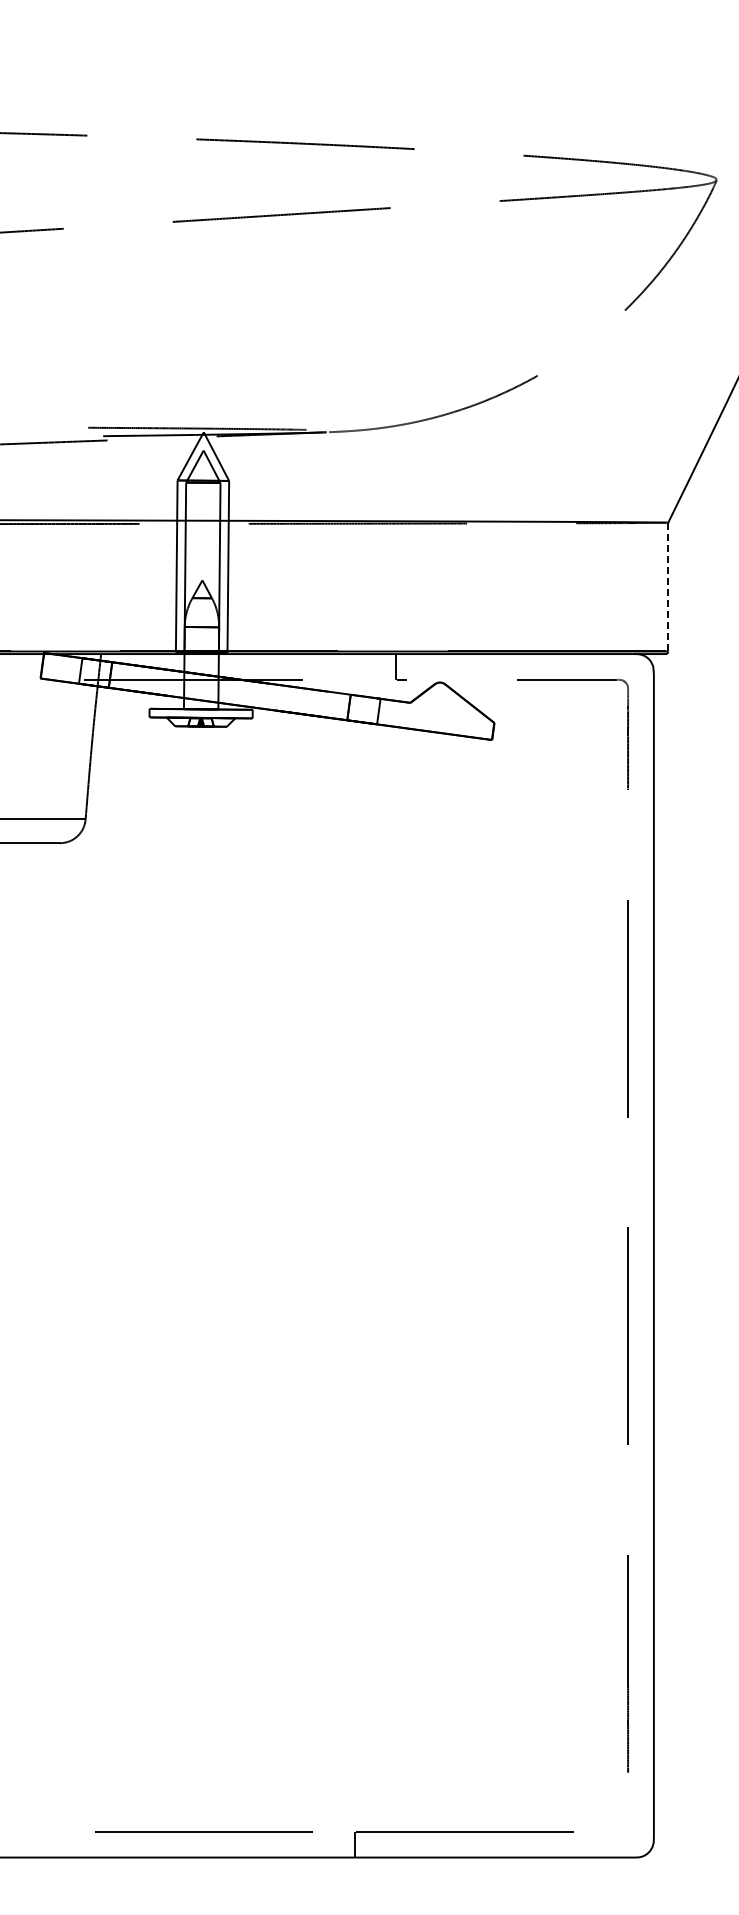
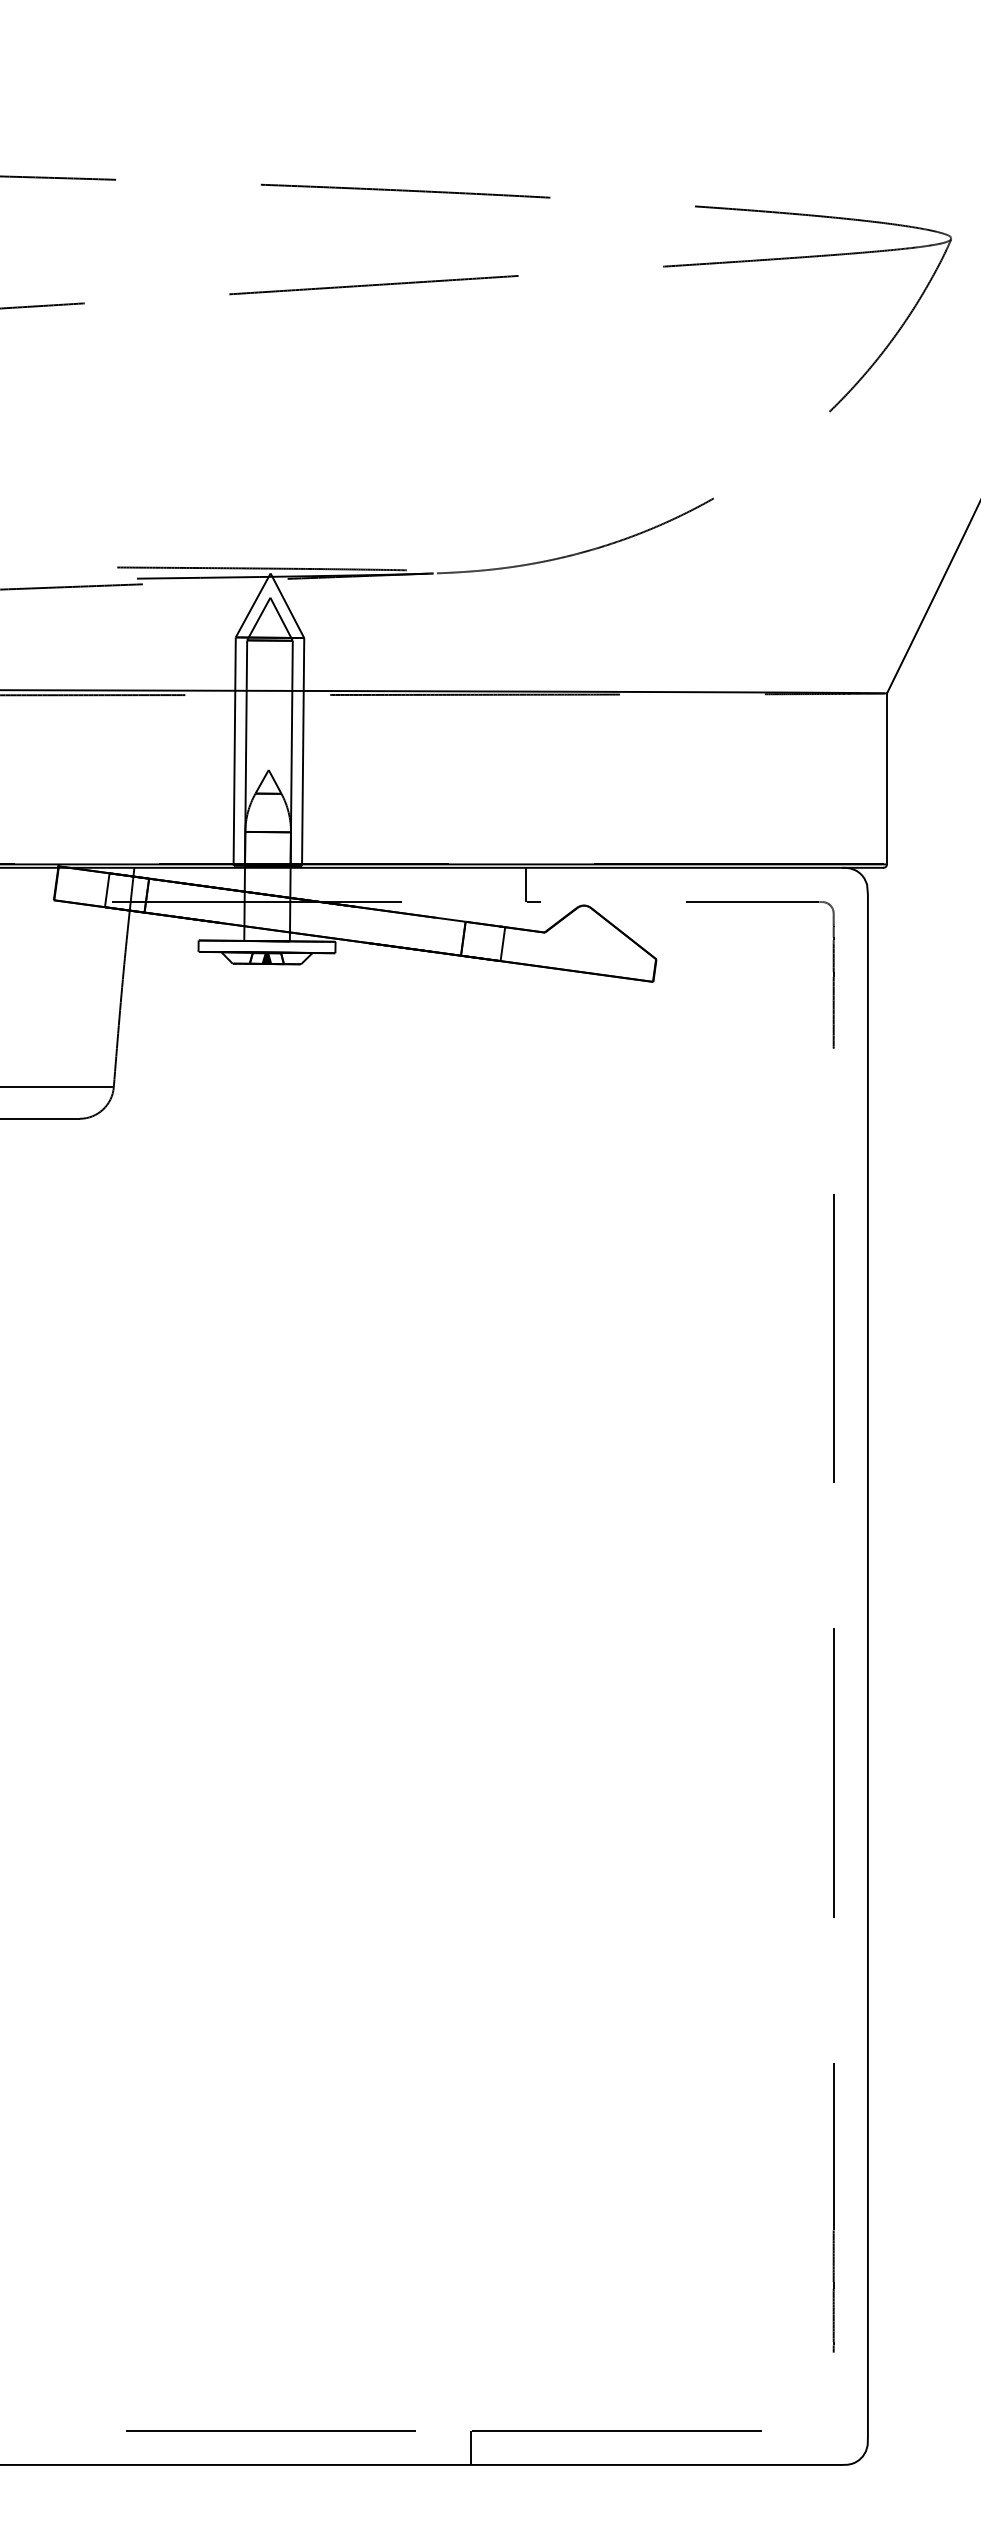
line: (668, 586) -> (887, 778), dashed -> solid

